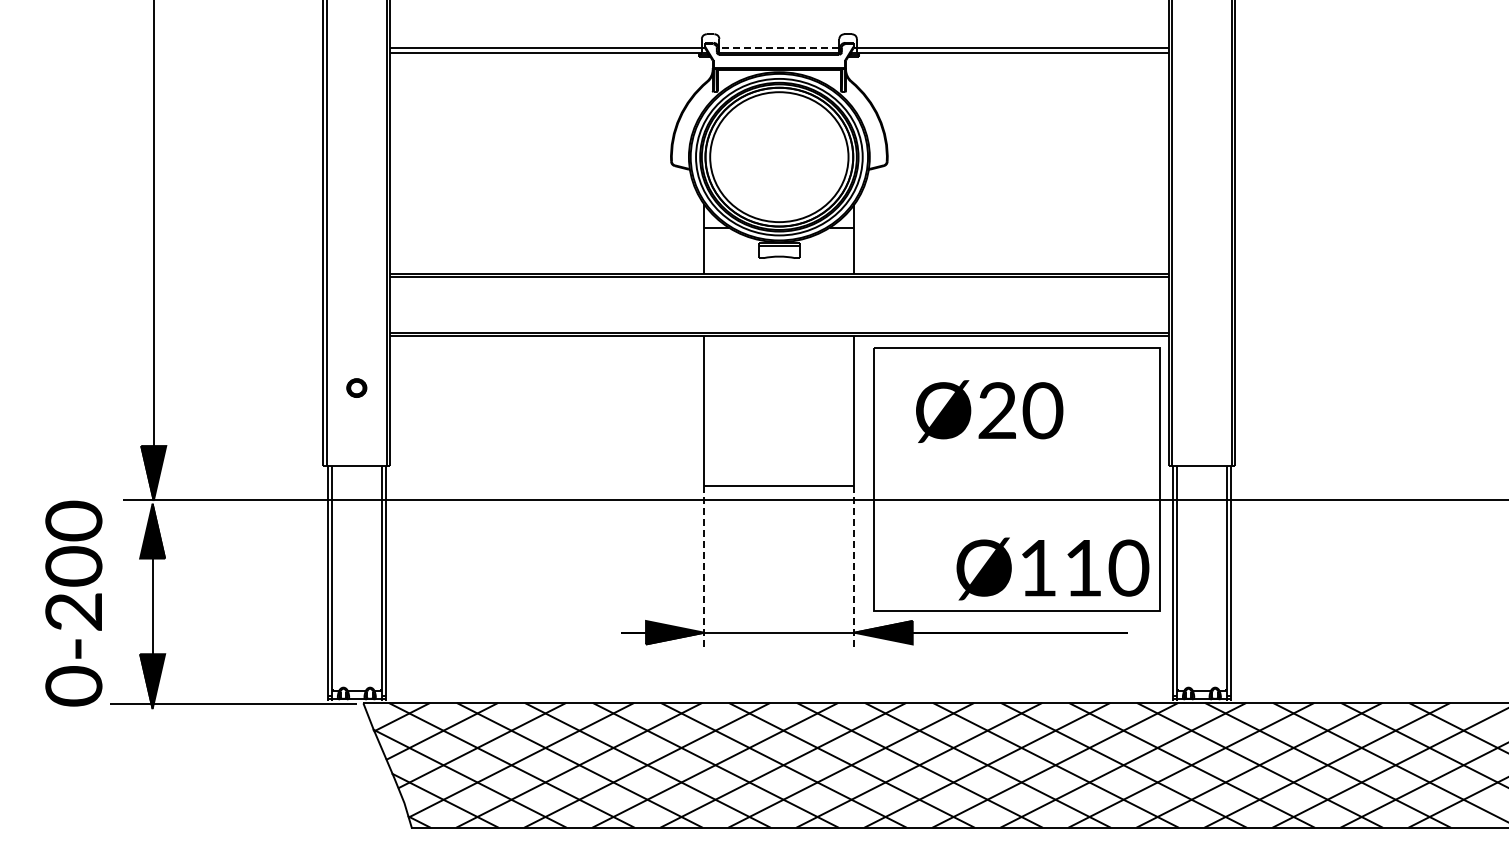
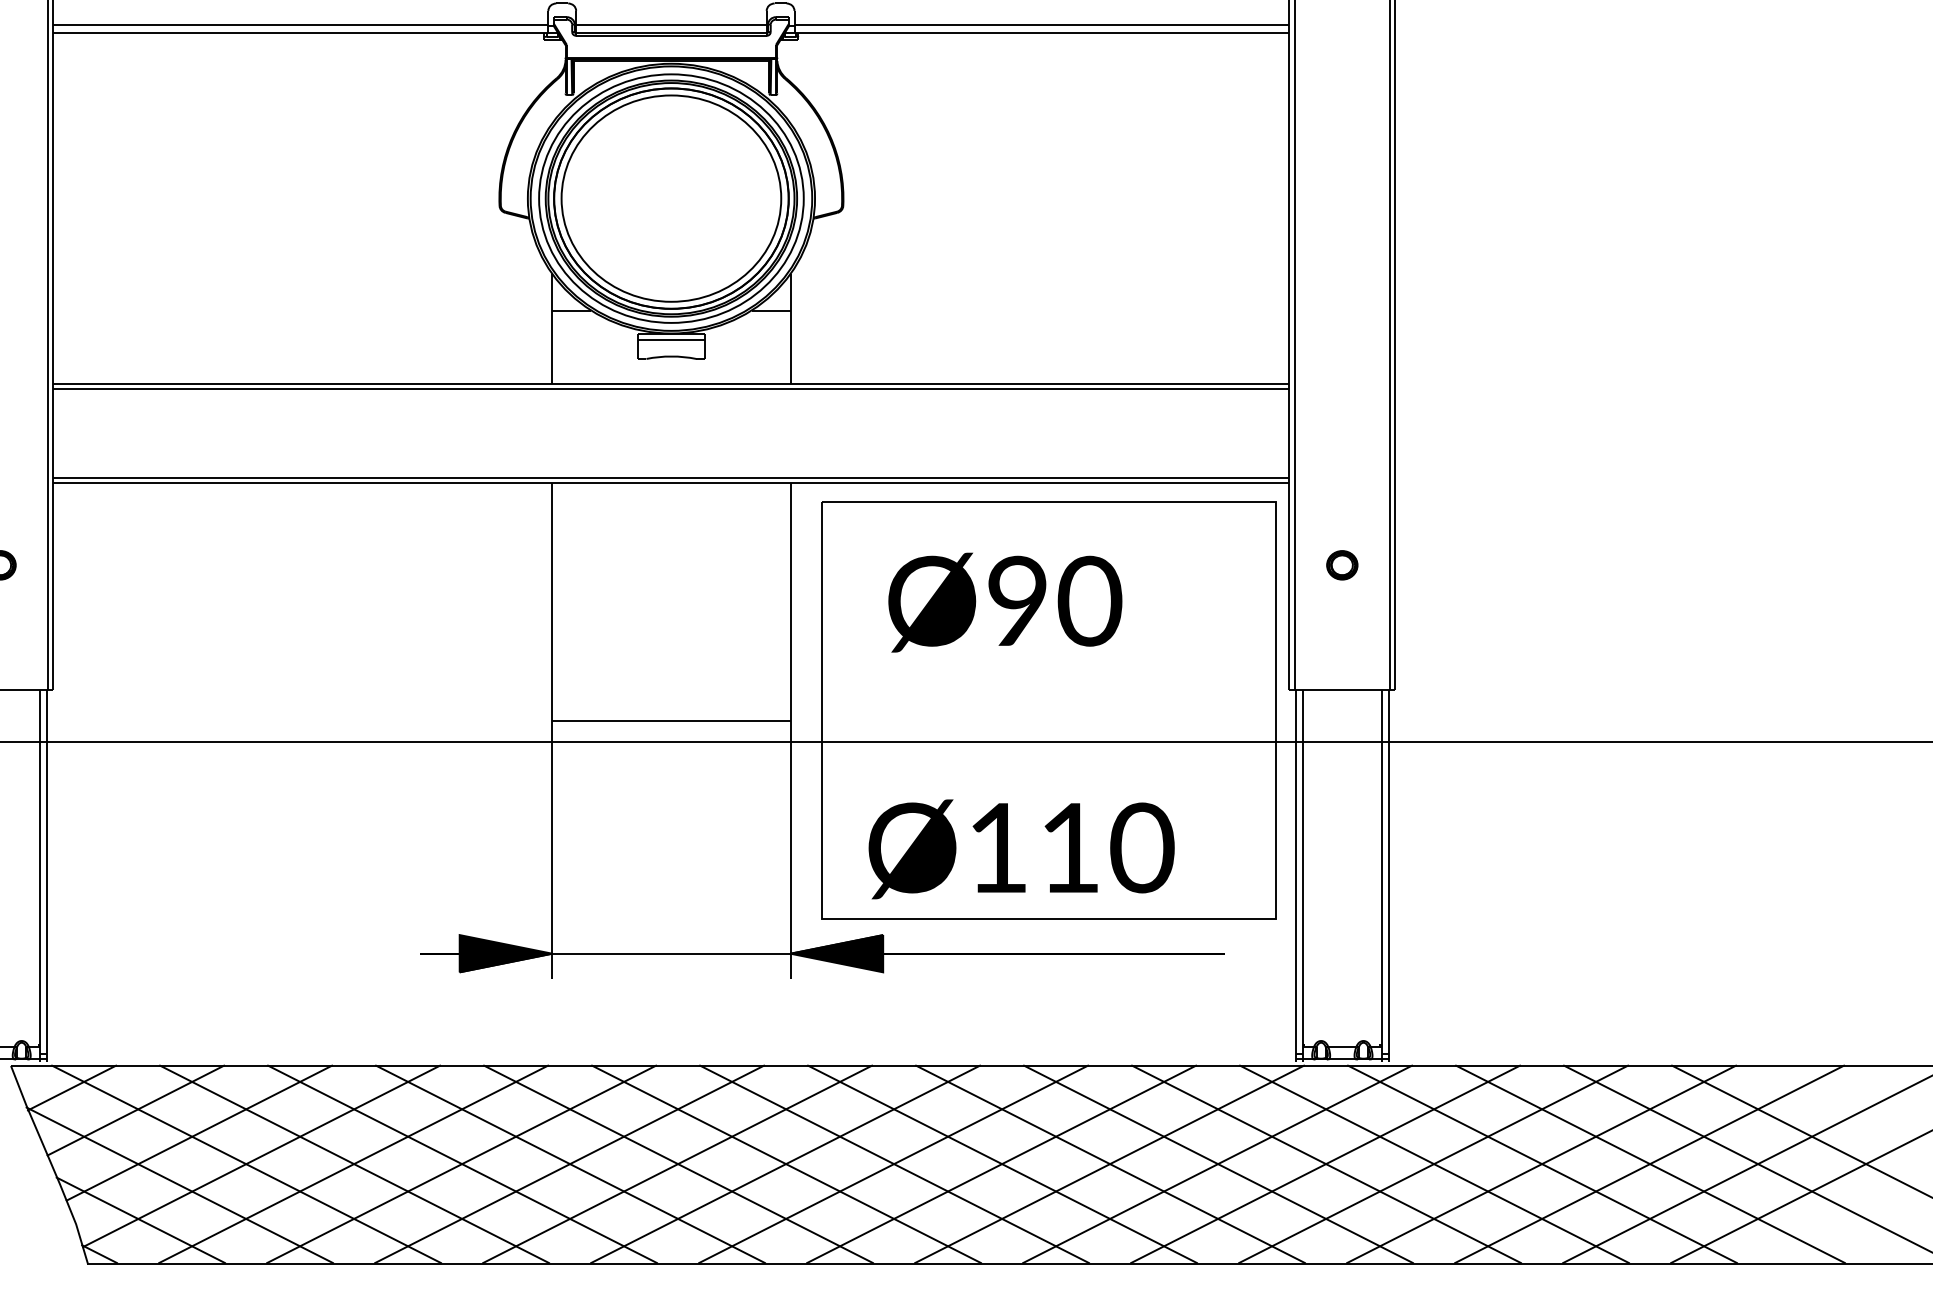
line: (779, 47) -> (671, 24), dashed -> solid
part: (1201, 387) -> (1341, 564), added
text: (996, 410) -> (1016, 600), Ø20 -> Ø90
line: (704, 567) -> (552, 850), dashed -> solid
line: (854, 567) -> (790, 850), dashed -> solid
text: (1052, 568) -> (1020, 848), moved

